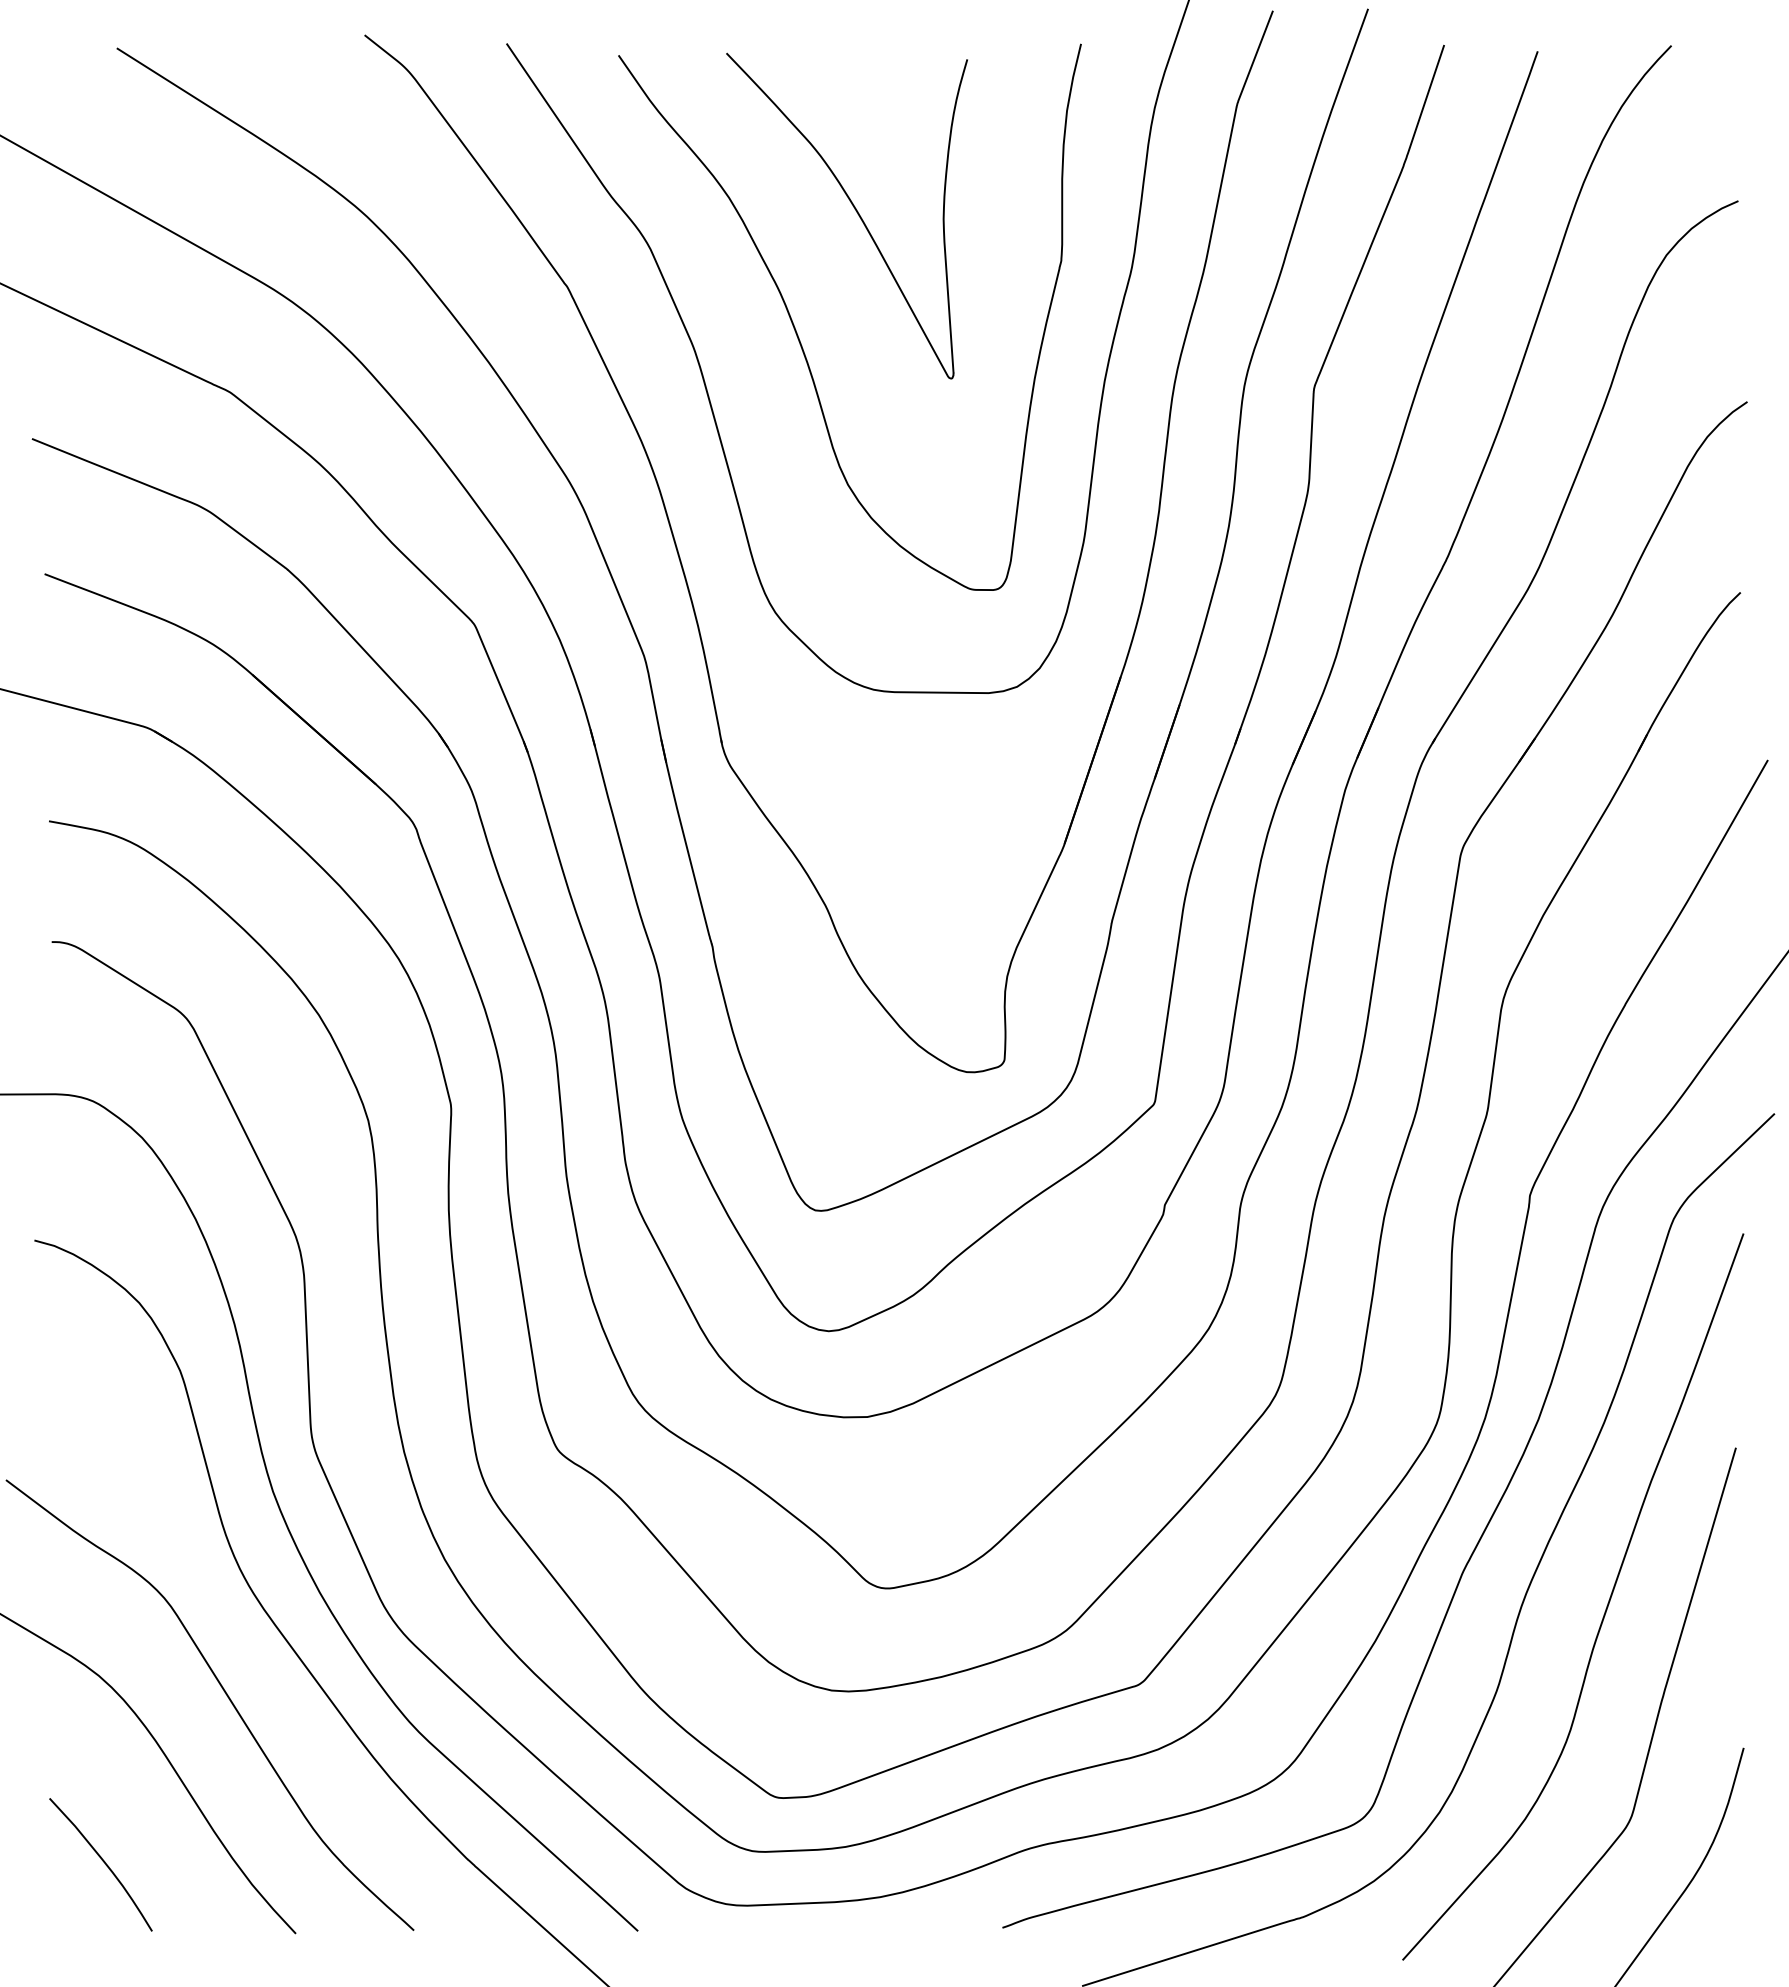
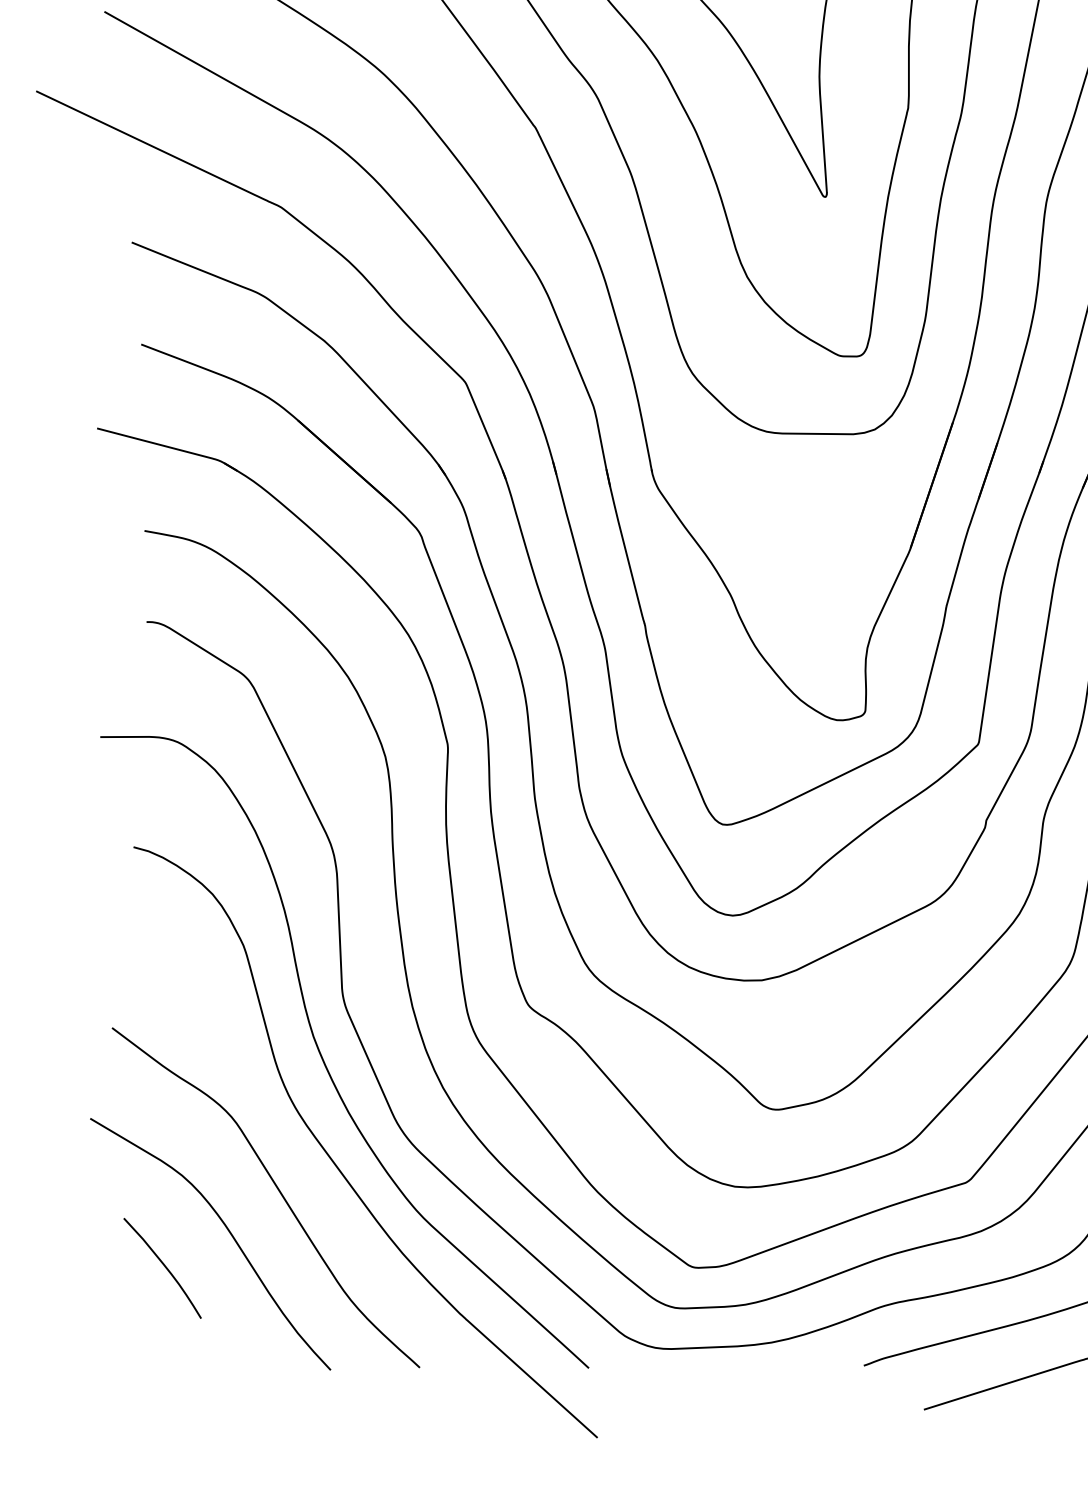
curve: (102, 1861) -> (163, 1265), moved

